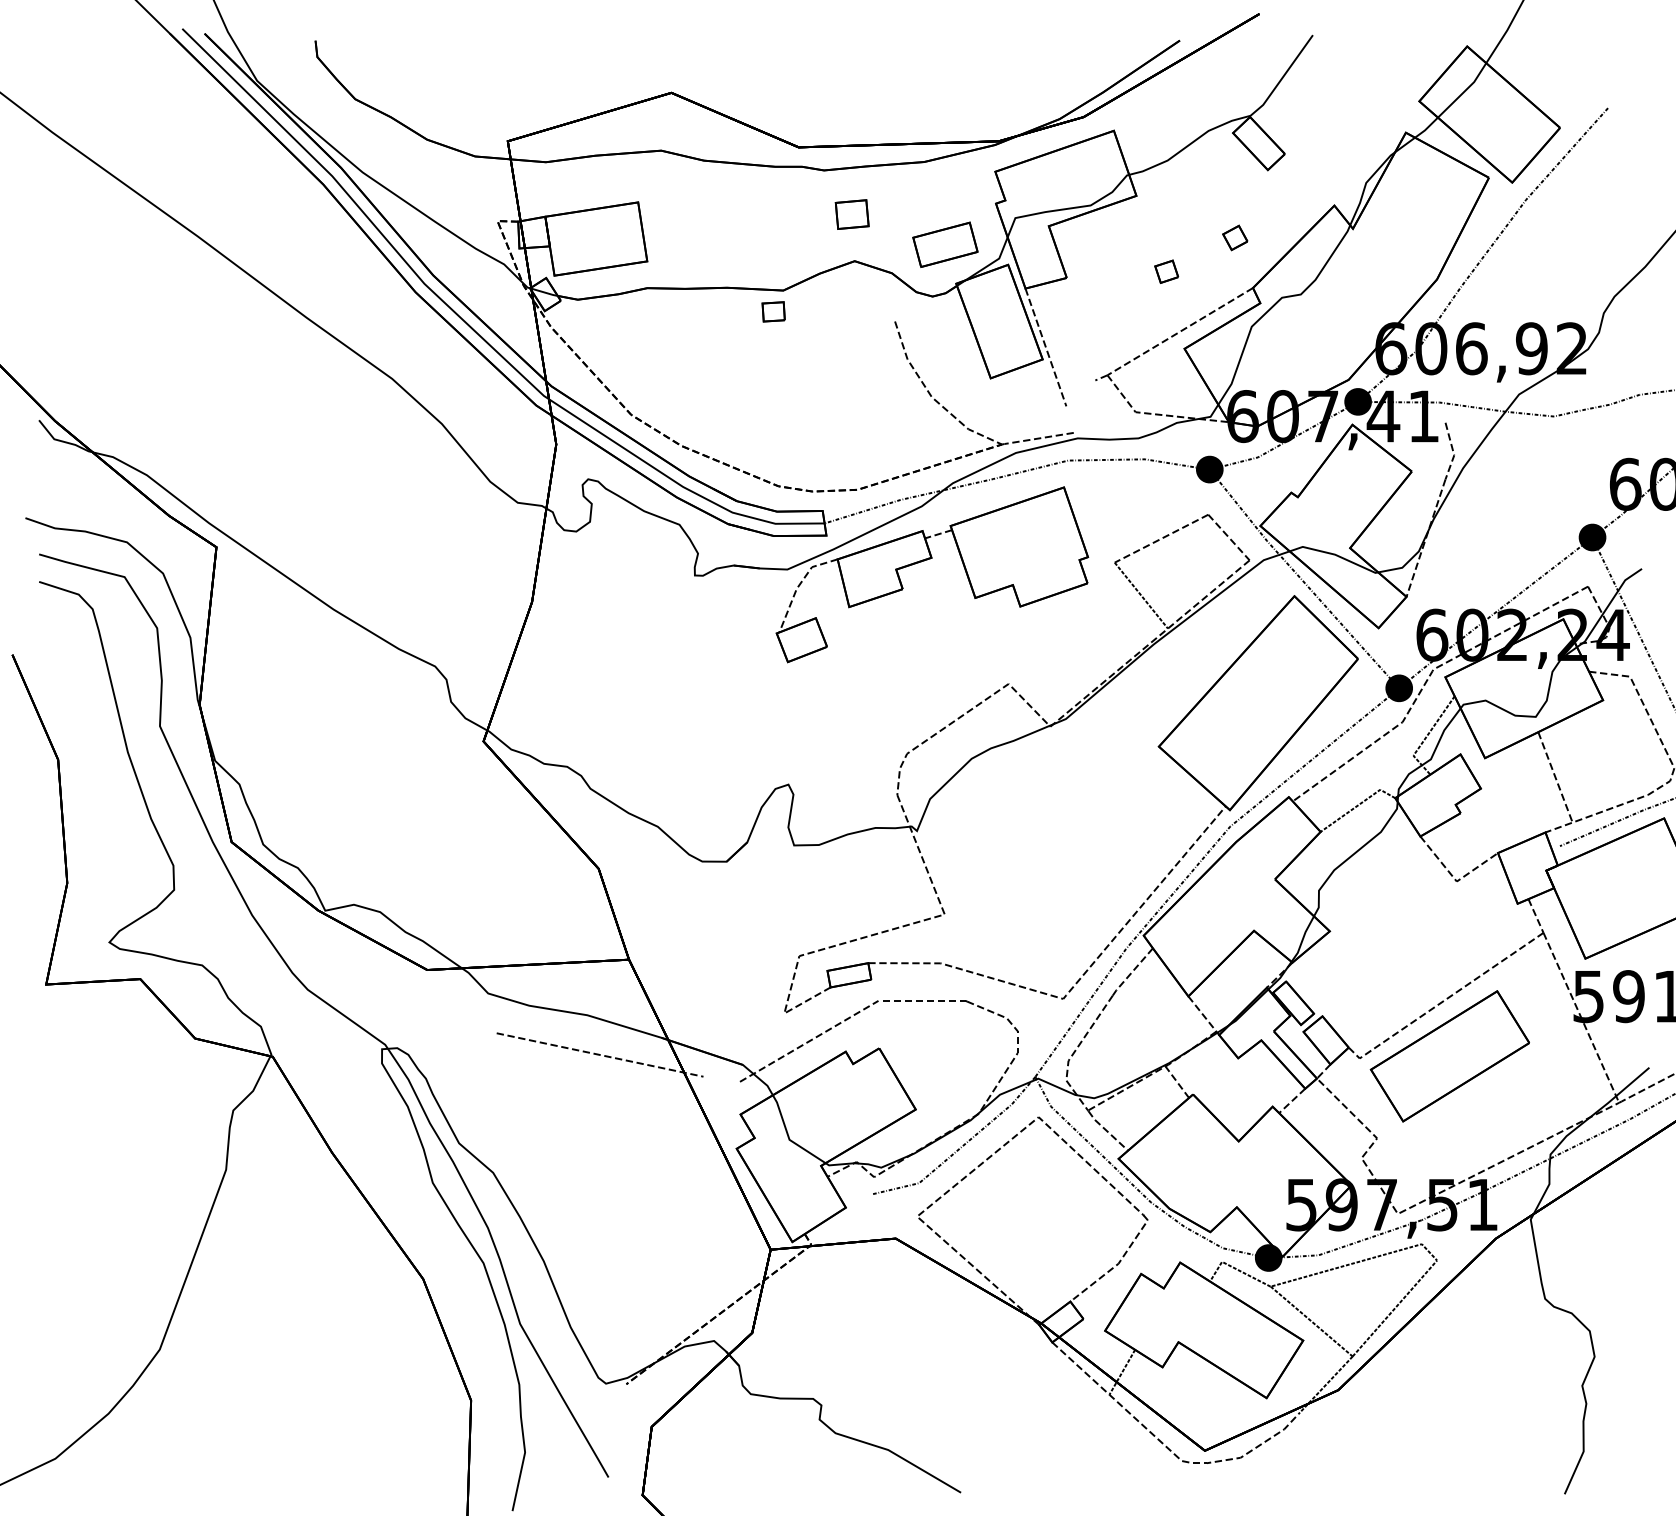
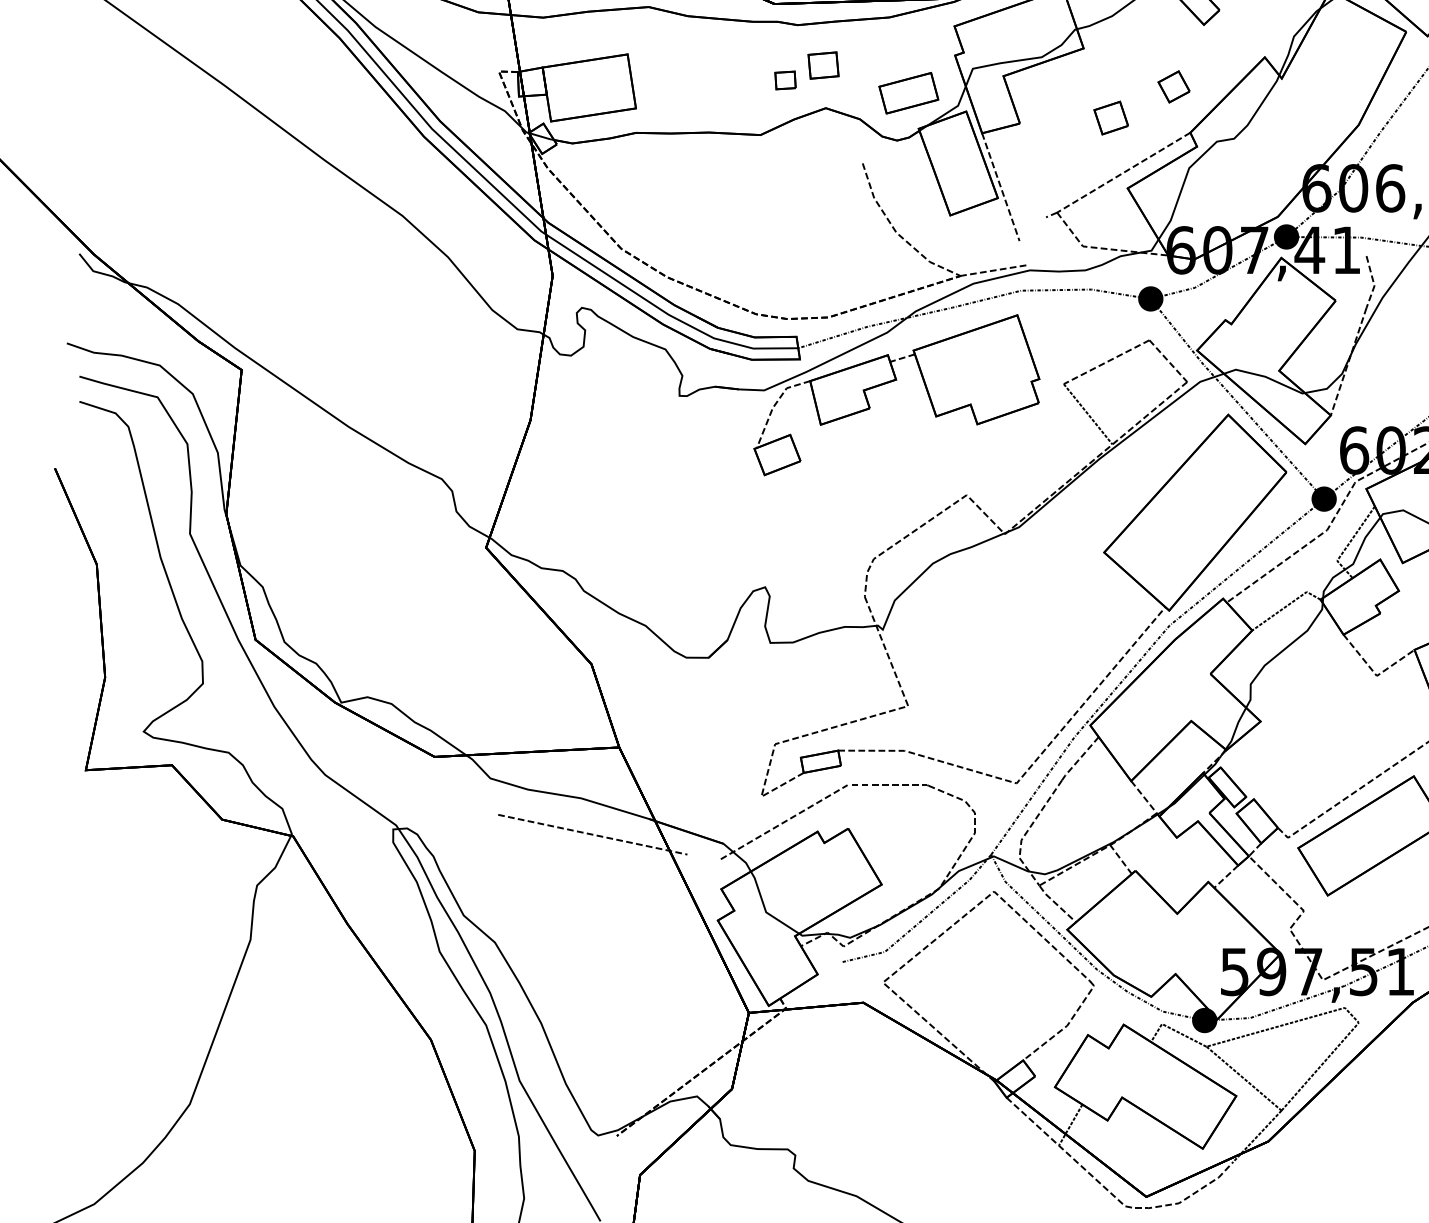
part: (1235, 237) -> (1174, 86), size x1.4
part: (1166, 271) -> (1111, 117), size x1.6
part: (773, 311) -> (785, 80), moved

